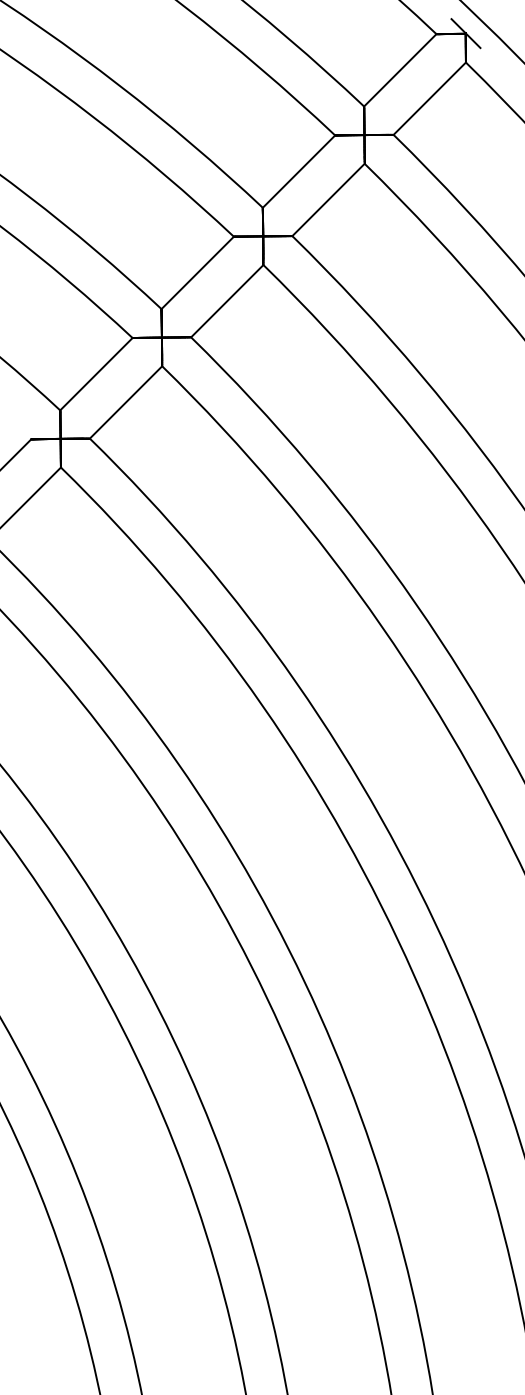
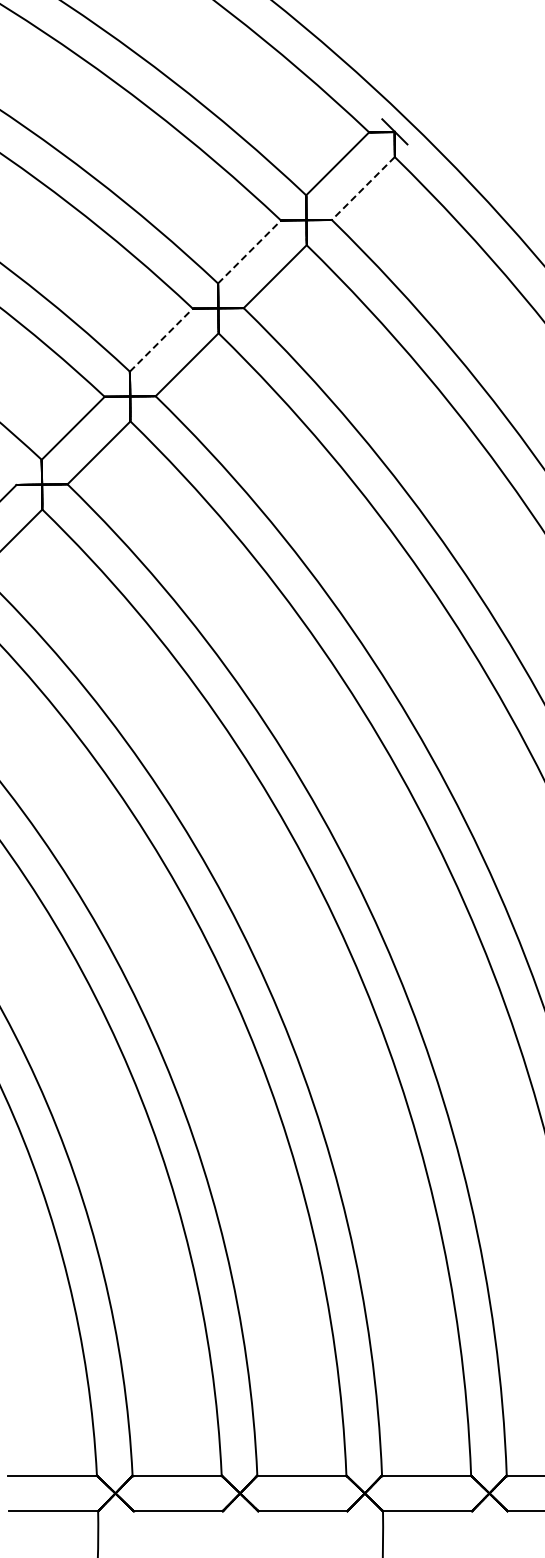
line: (429, 98) -> (363, 188), solid -> dashed
line: (298, 172) -> (249, 252), solid -> dashed
line: (197, 273) -> (161, 340), solid -> dashed

